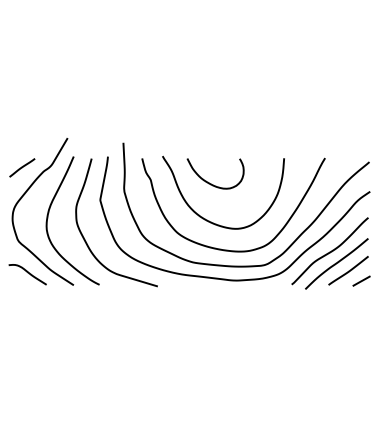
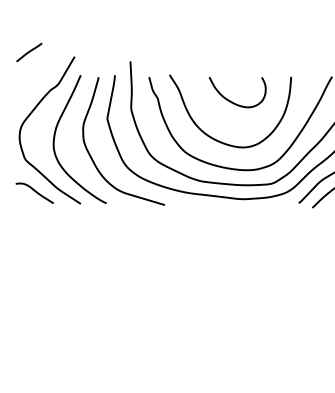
line: (22, 167) -> (29, 52), moved
curve: (211, 183) -> (233, 102), moved

